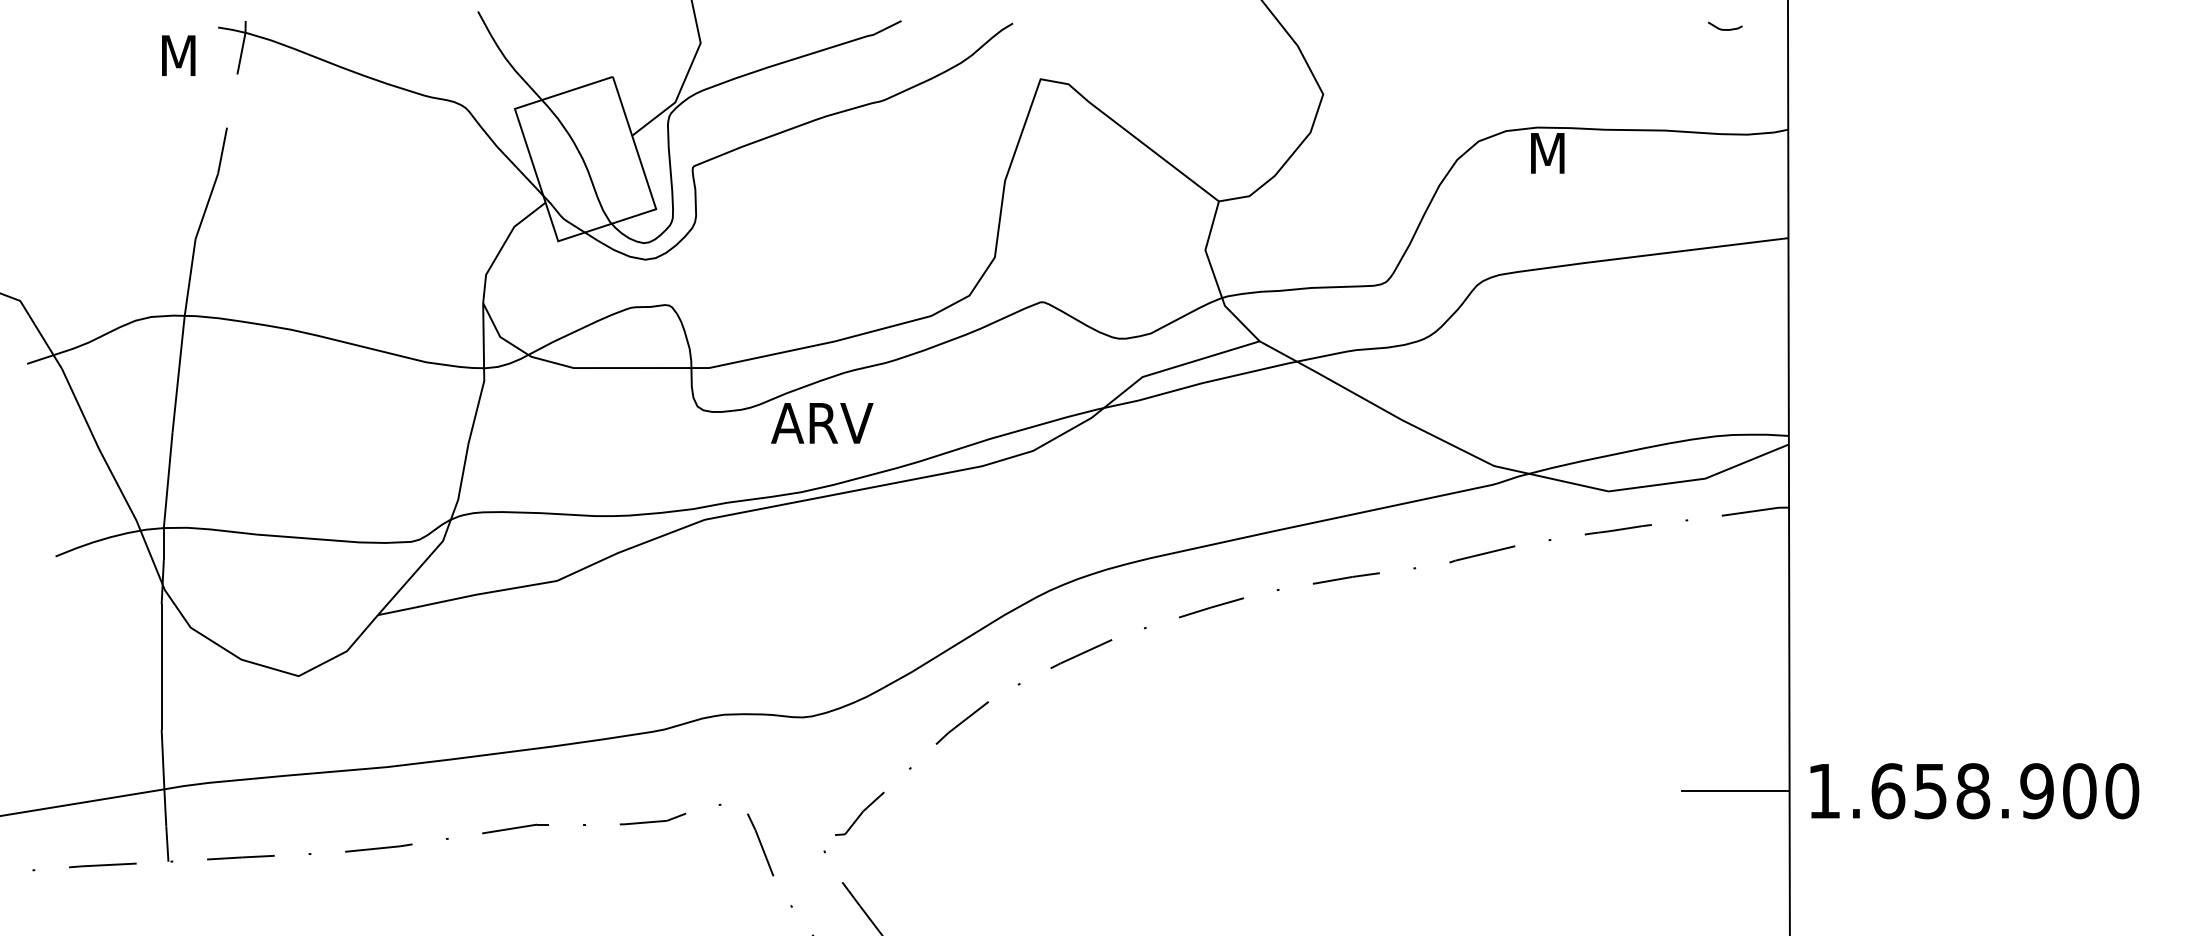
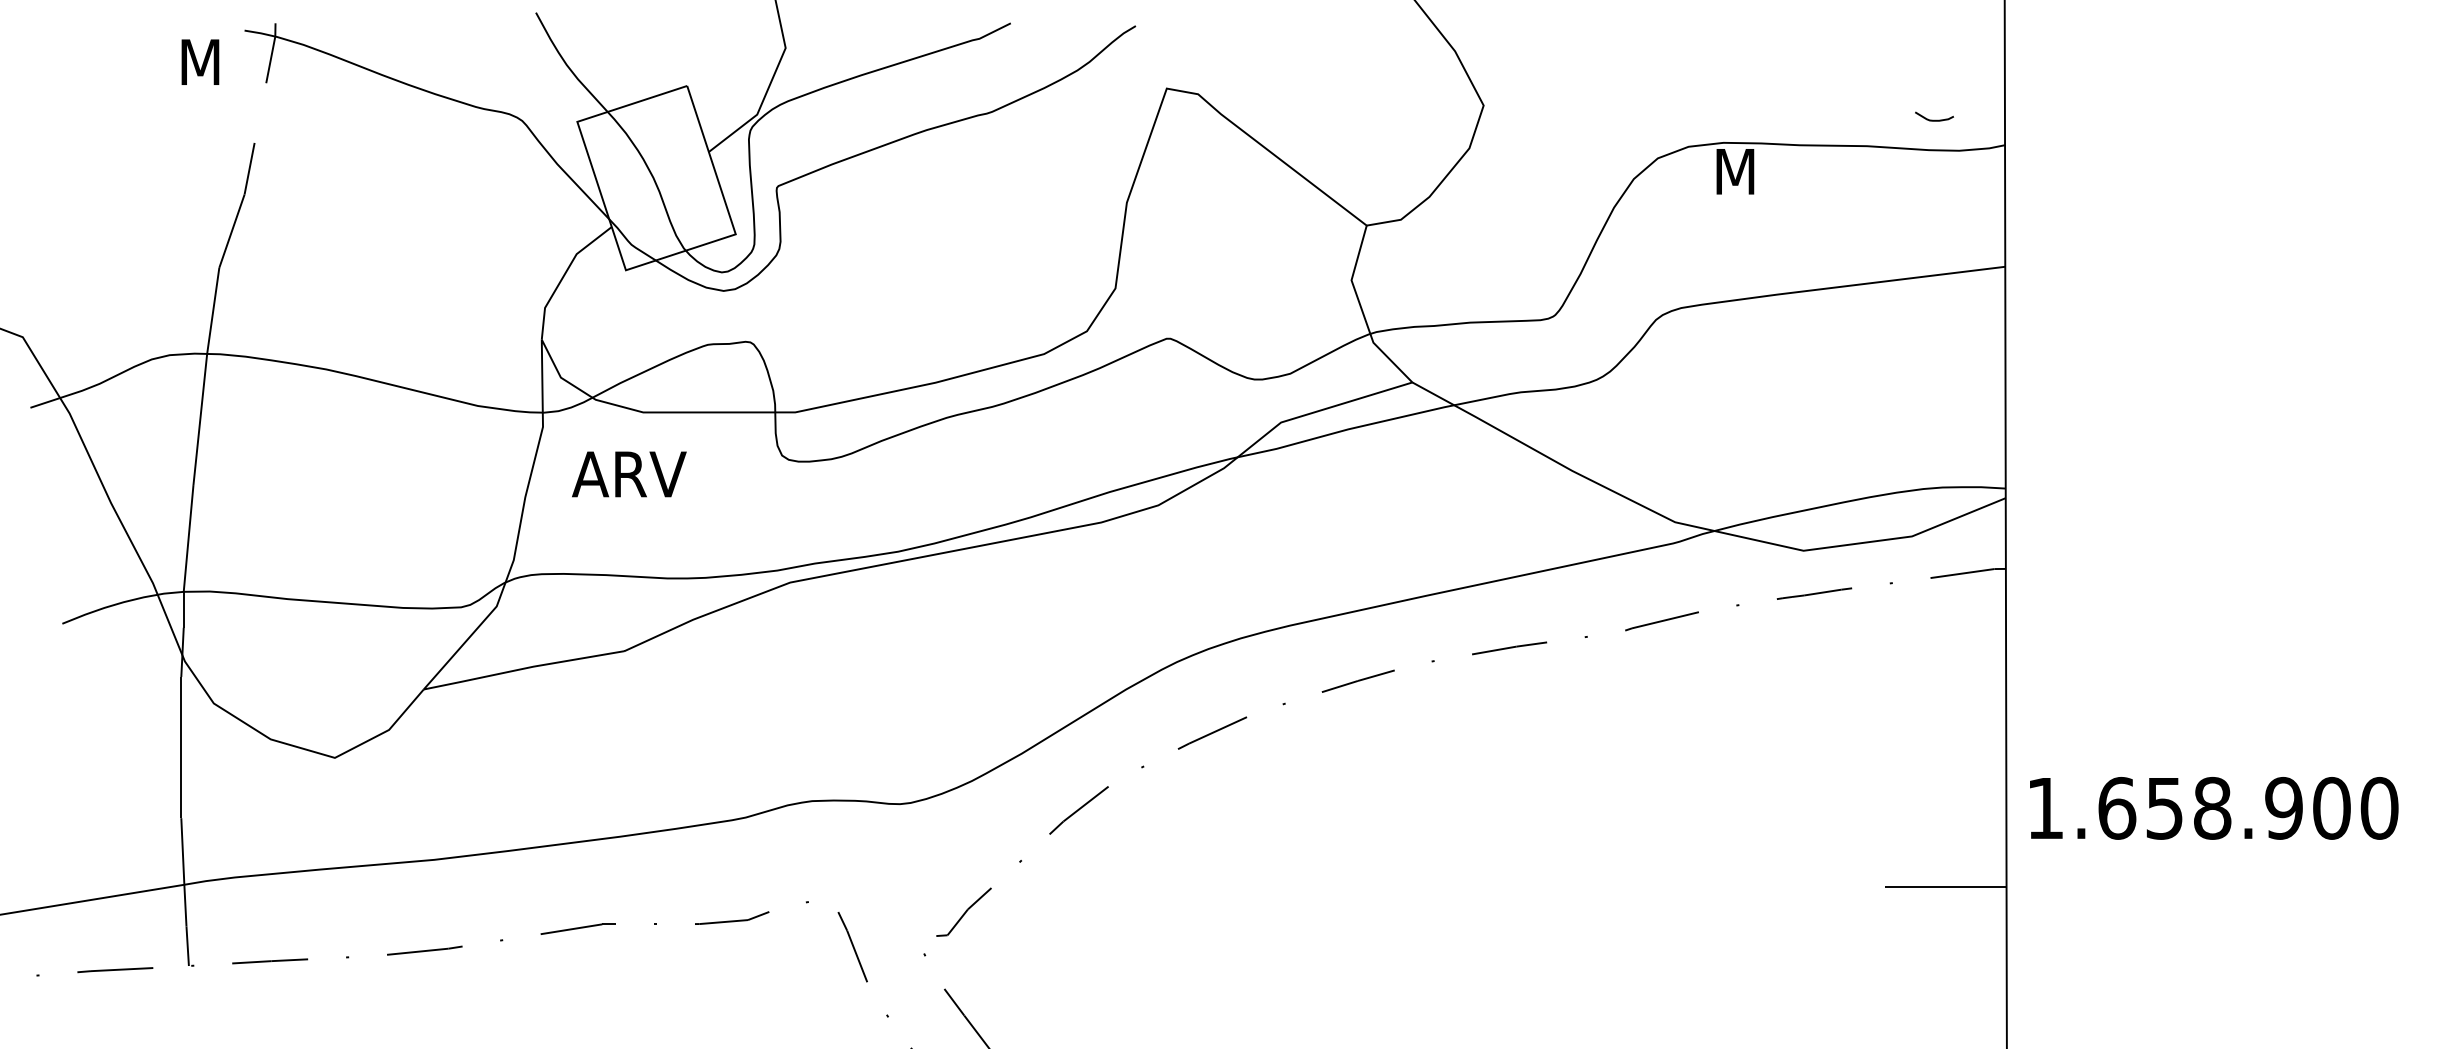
curve: (1725, 29) -> (1934, 120), moved
text: (822, 423) -> (629, 474), moved
text: (1974, 791) -> (2213, 808), moved

